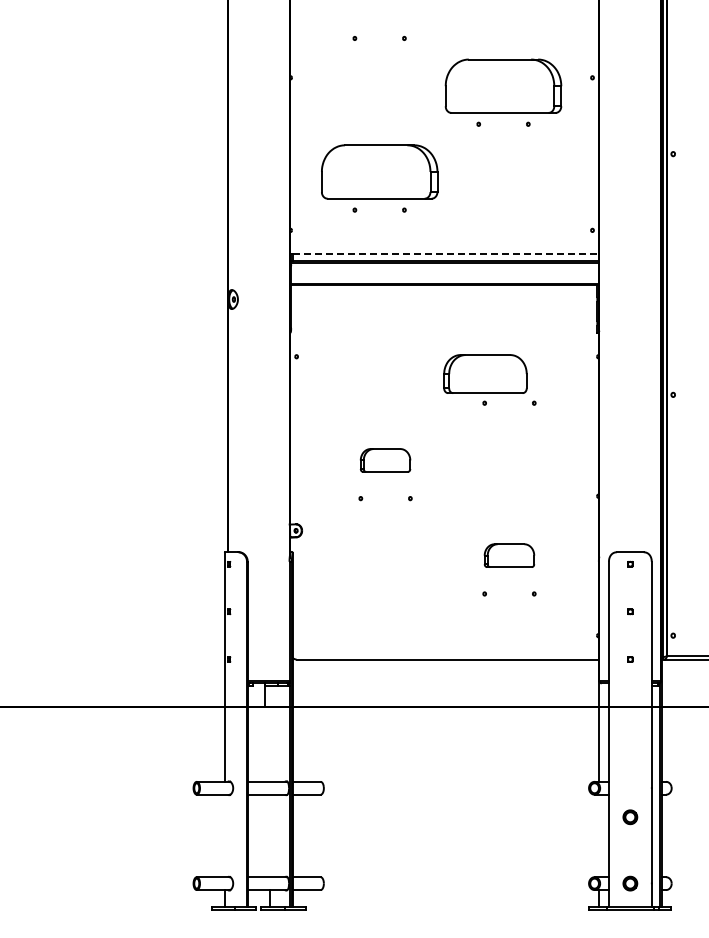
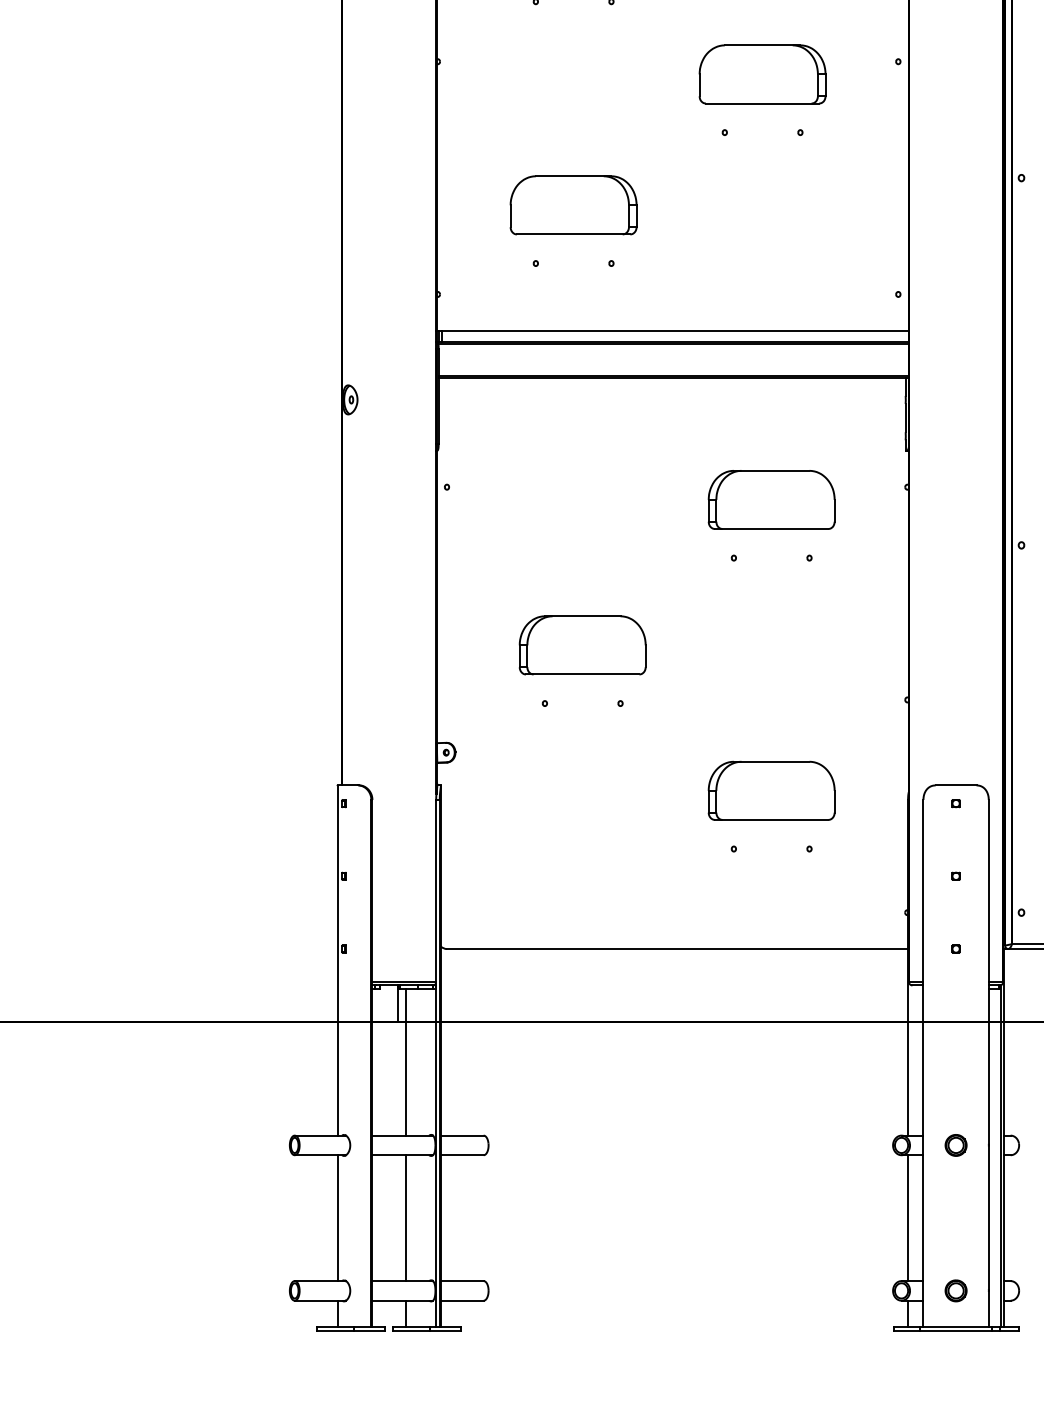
part: (503, 85) -> (762, 73), size x0.71
part: (379, 171) -> (573, 204), size x0.71
line: (446, 254) -> (675, 331), dashed -> solid
part: (485, 373) -> (771, 499), moved
part: (385, 460) -> (582, 645), size x1.67
part: (509, 555) -> (771, 790), size x1.67
line: (269, 733) -> (405, 1061), added
part: (630, 817) -> (956, 1145), moved
line: (224, 835) -> (336, 1217), added
line: (269, 835) -> (405, 1217), added
line: (598, 835) -> (907, 1217), added

